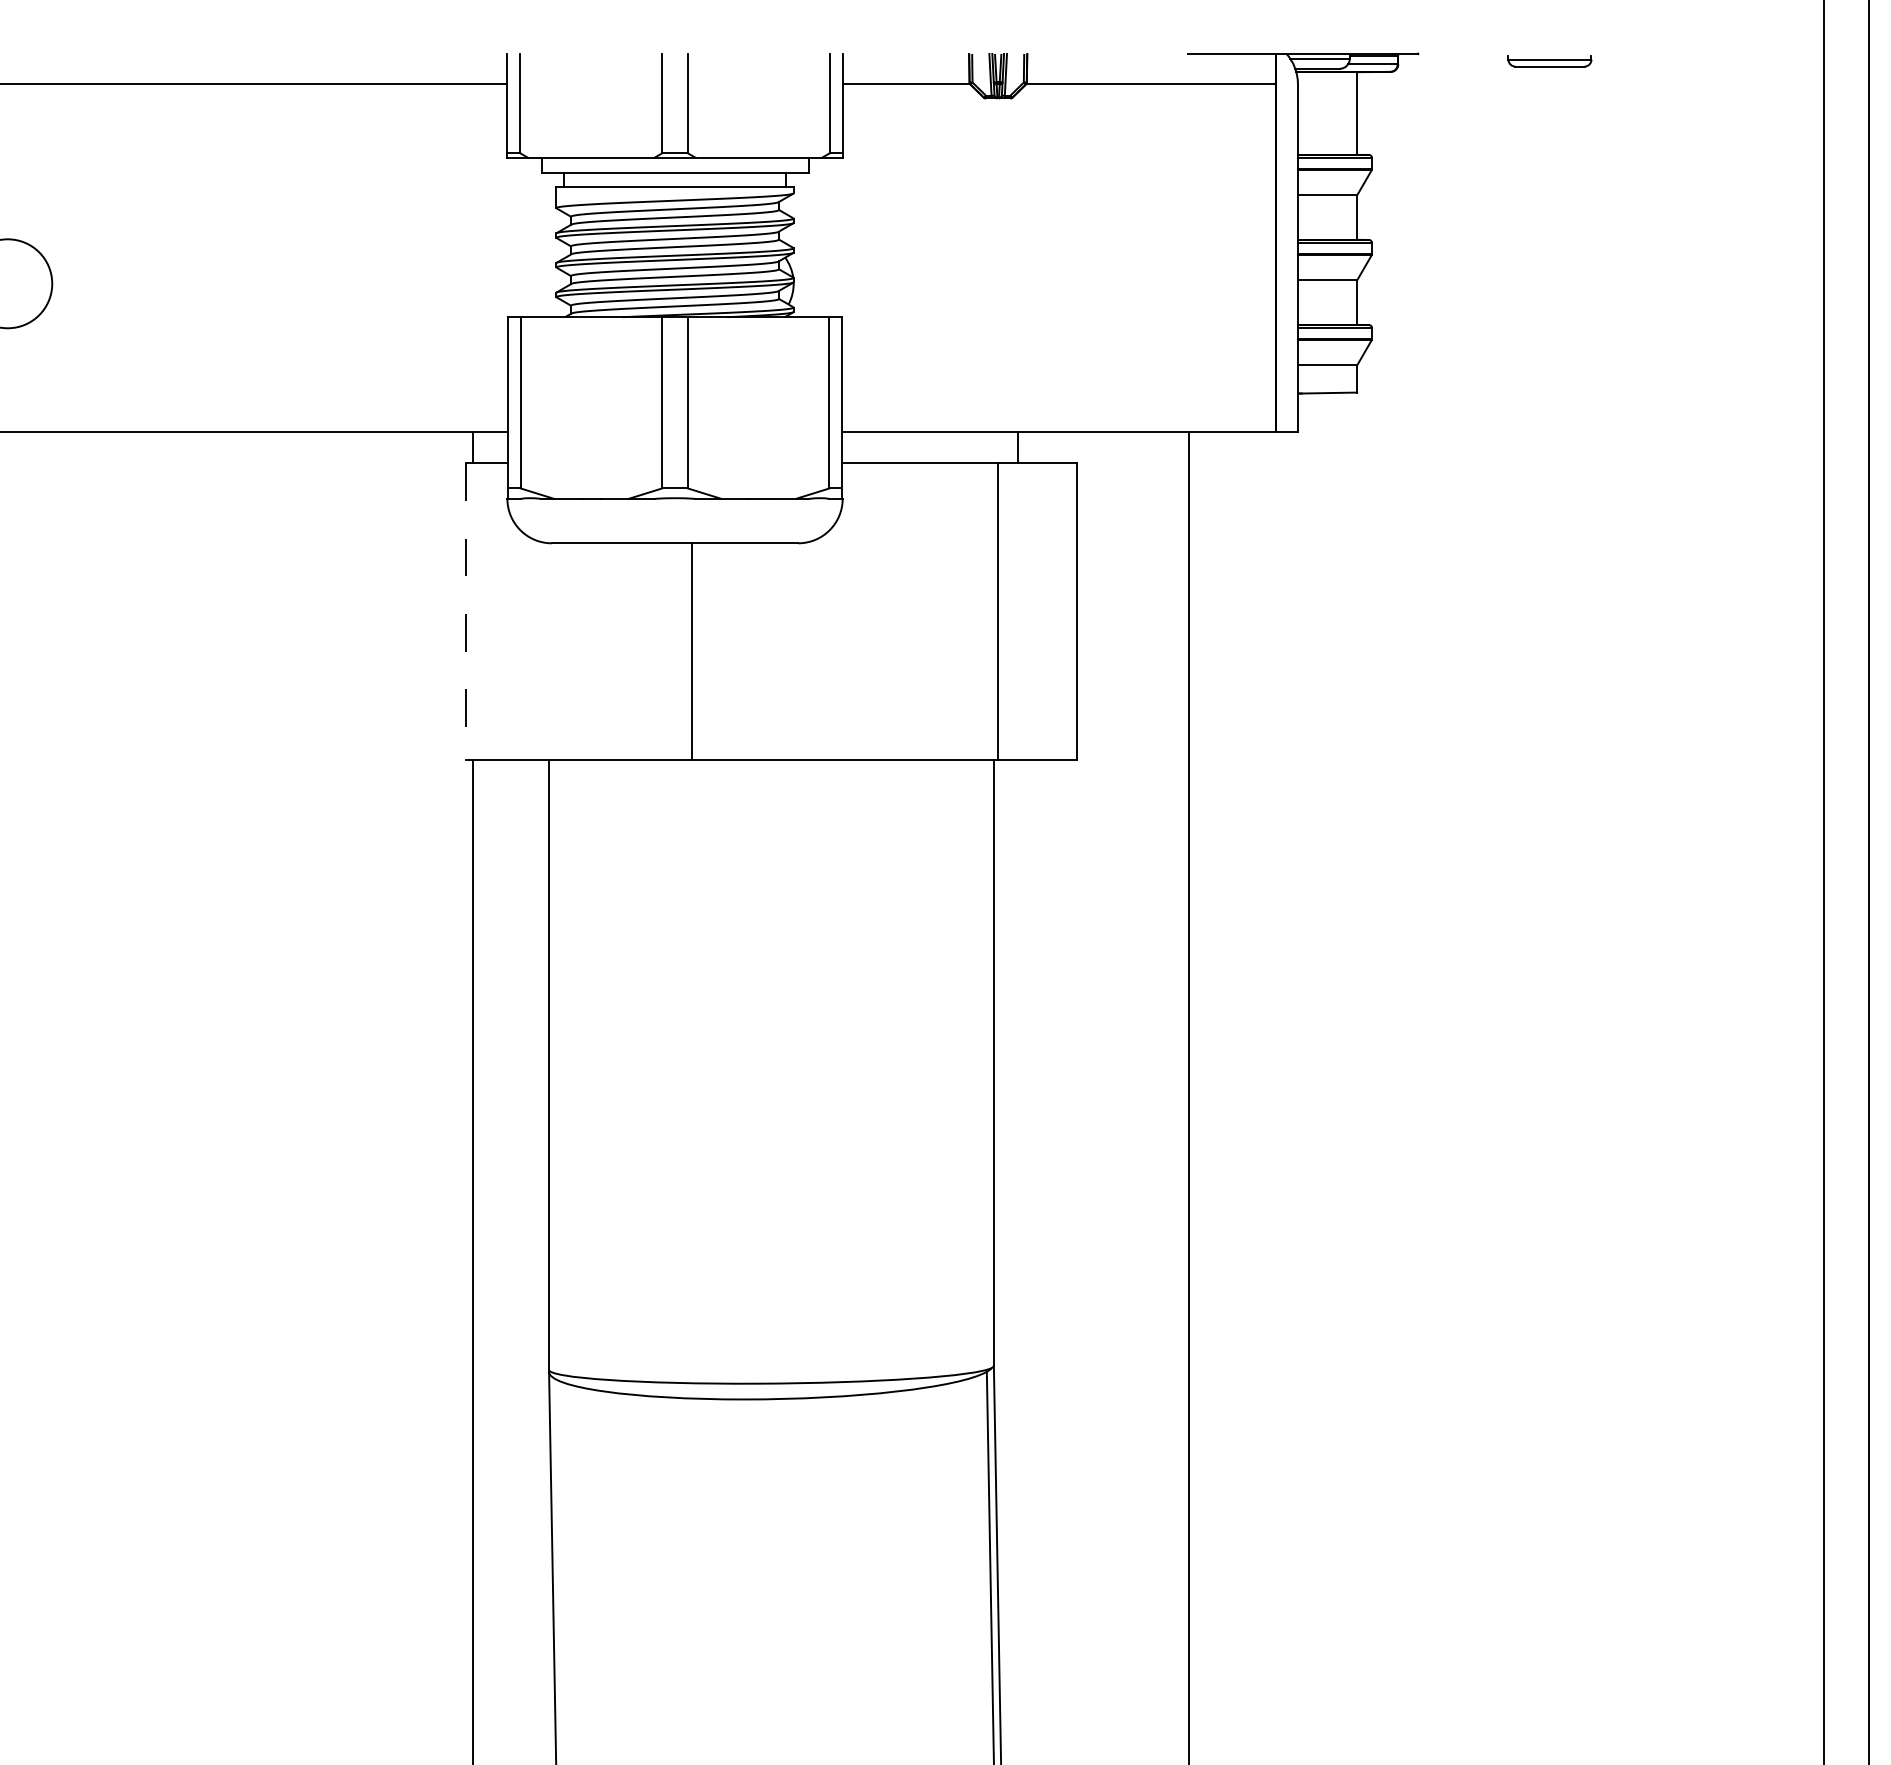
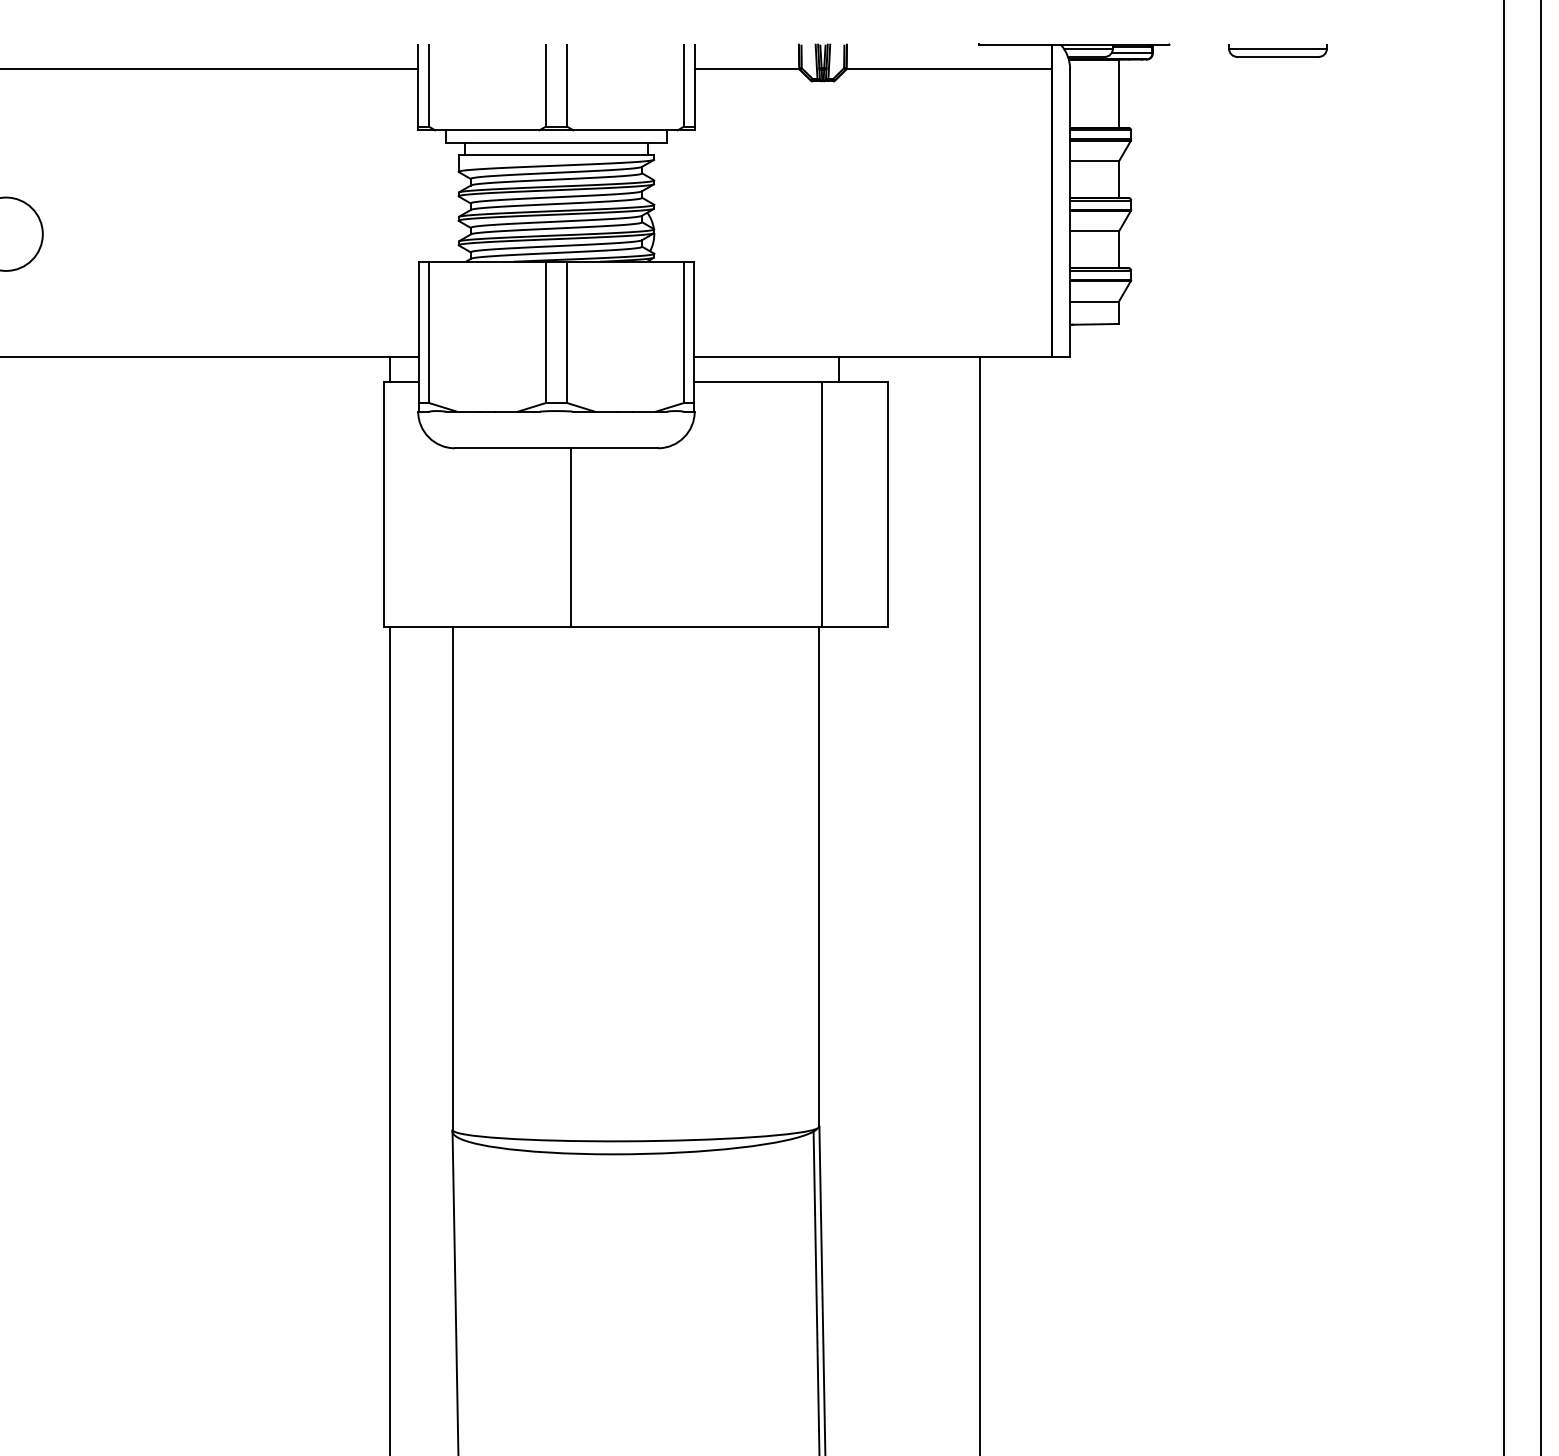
part: (1549, 61) -> (1277, 50), size x1.43
line: (466, 612) -> (384, 505), dashed -> solid

